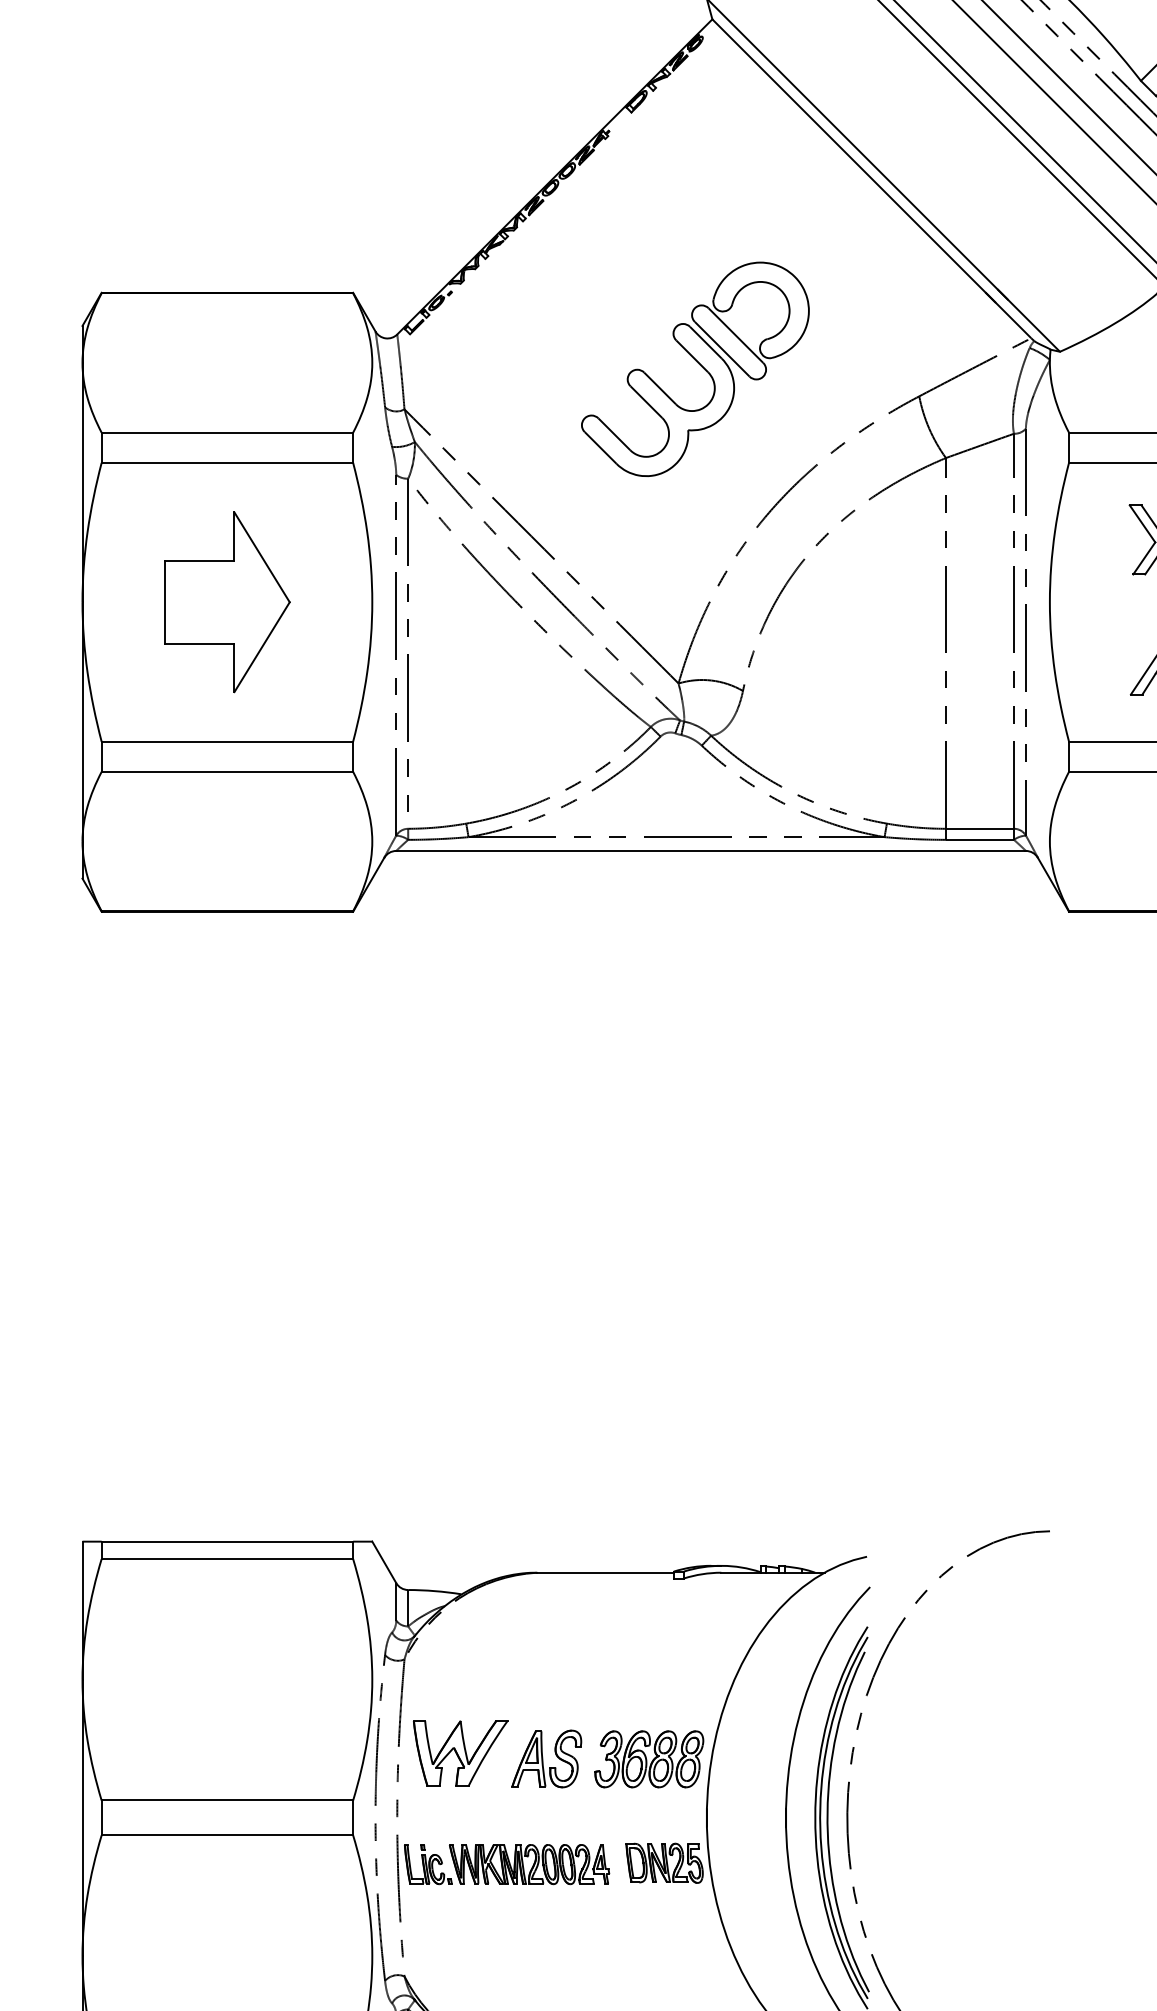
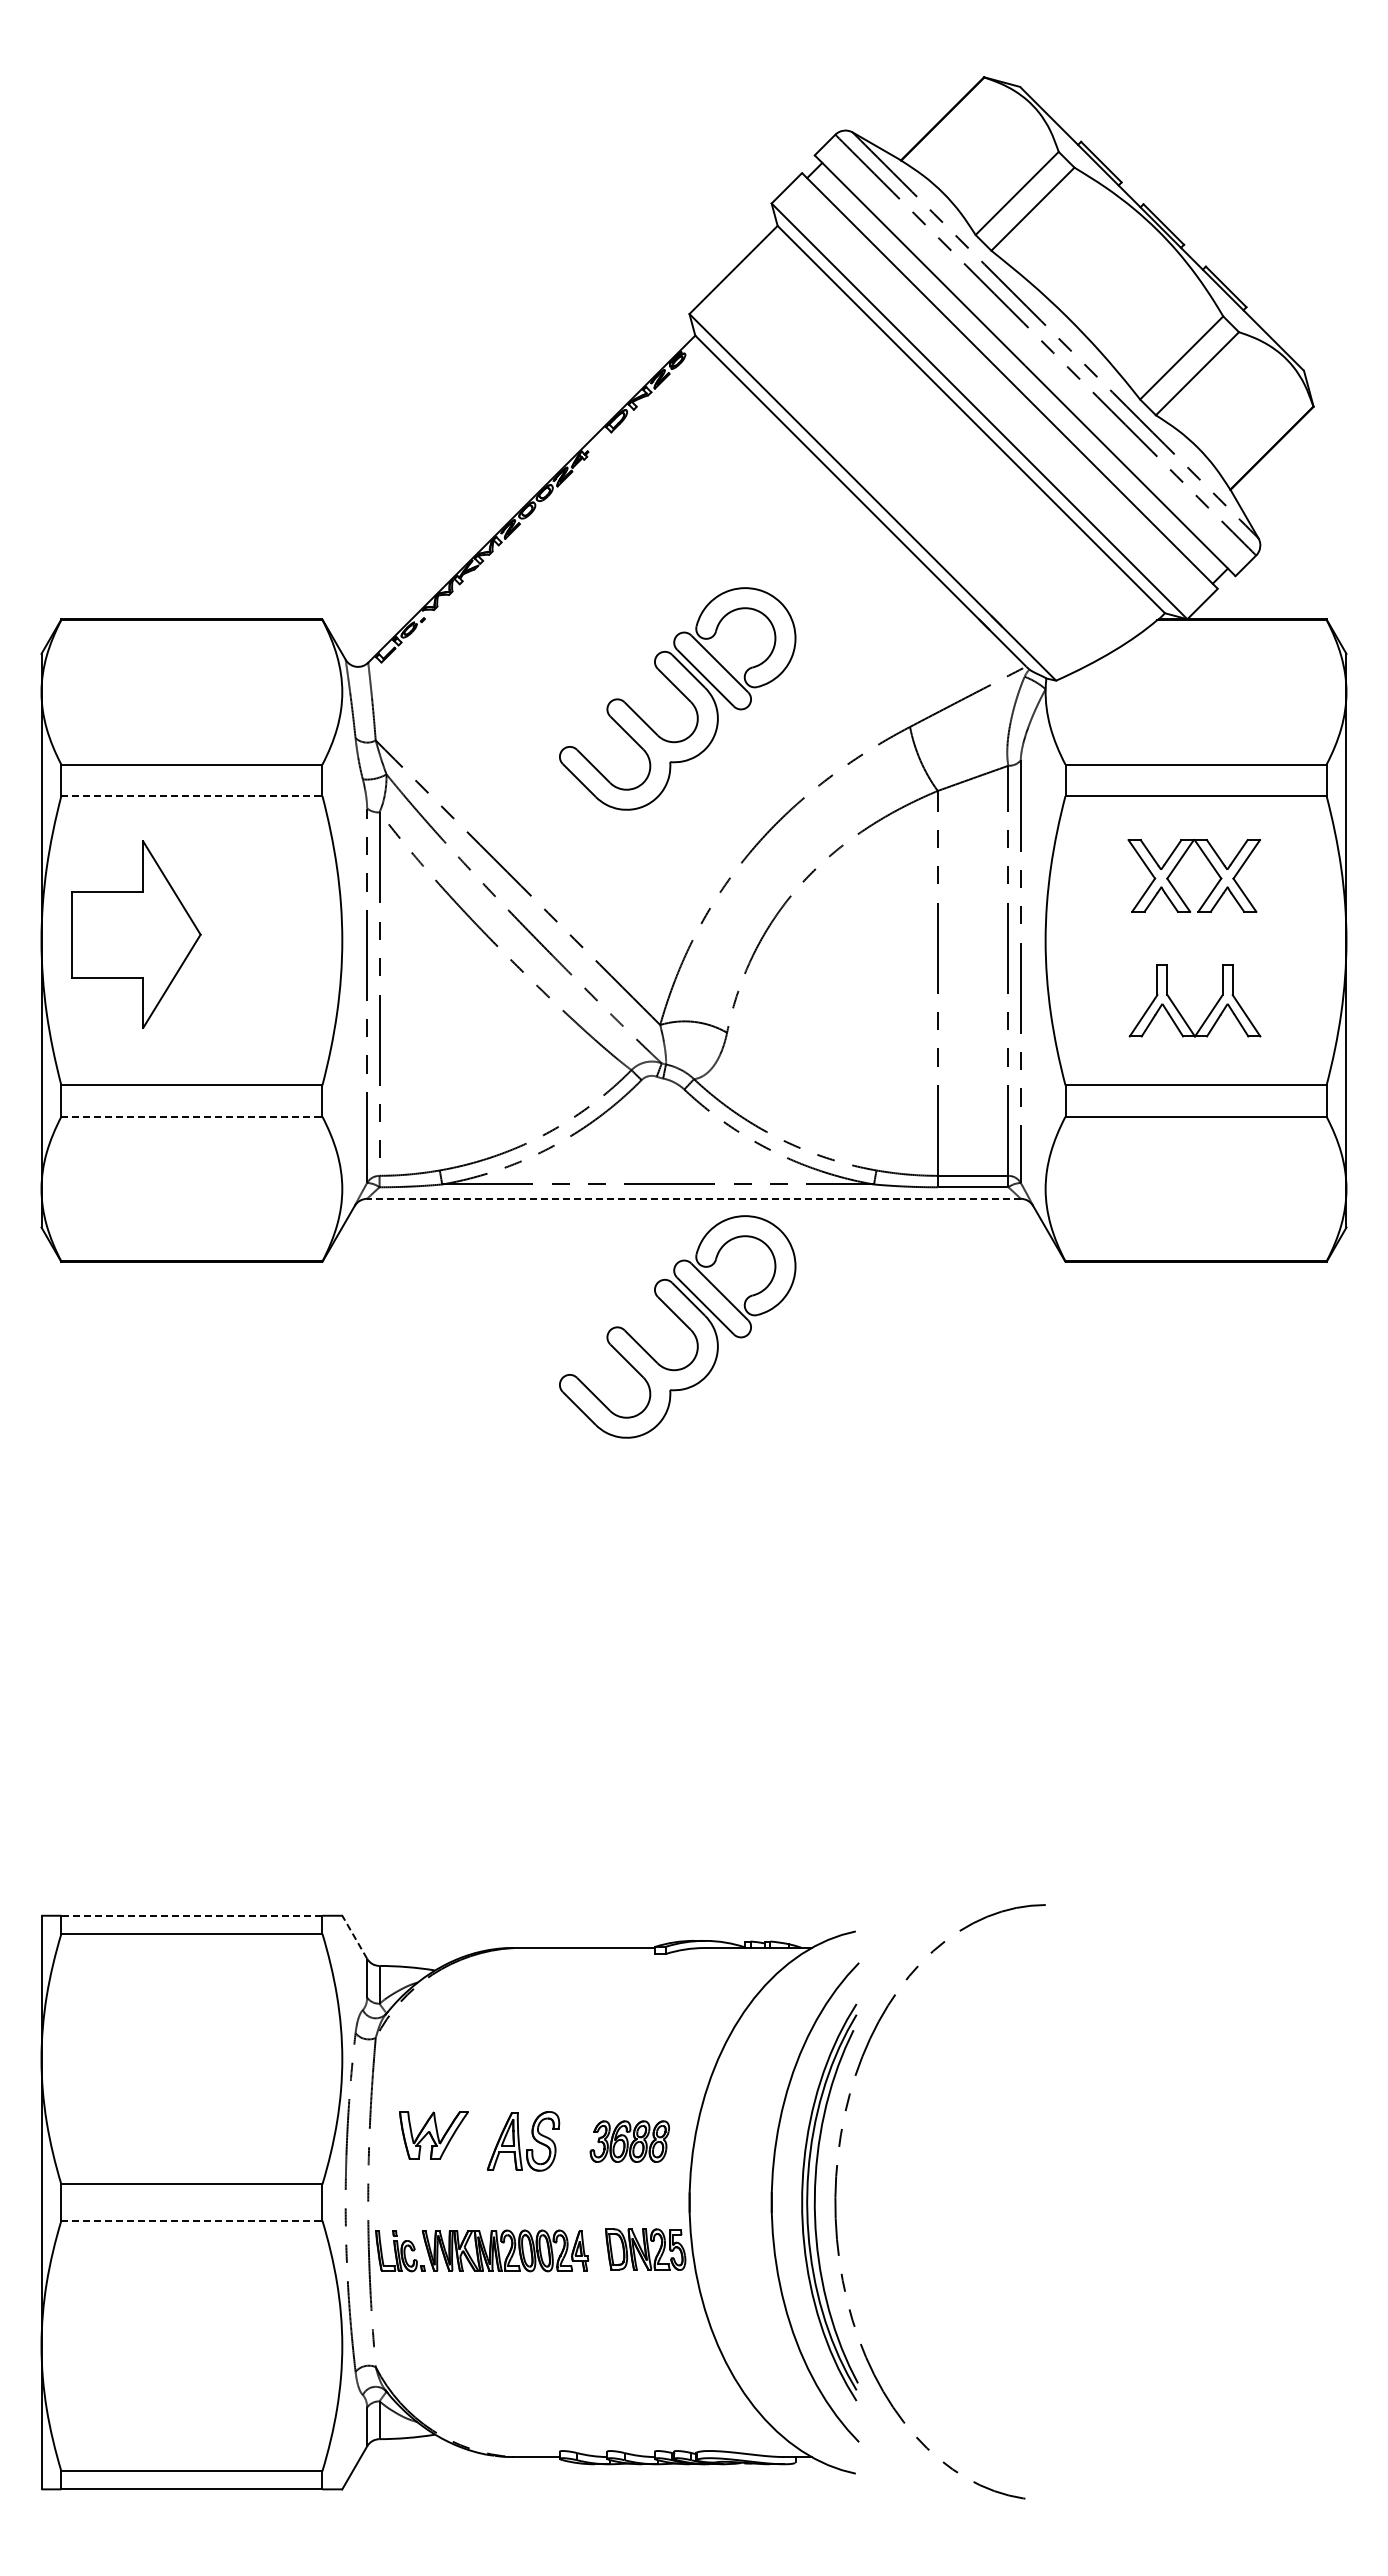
line: (227, 463) -> (191, 796), solid -> dashed
part: (227, 602) -> (136, 934), moved
line: (227, 771) -> (191, 1116), solid -> dashed
line: (710, 850) -> (693, 1198), solid -> dashed
part: (699, 969) -> (681, 1321), added
line: (227, 1541) -> (191, 1915), solid -> dashed
line: (384, 1562) -> (354, 1937), solid -> dashed
part: (460, 1753) -> (433, 2135), size x0.7
part: (648, 1759) -> (629, 2141), size x0.7
line: (227, 1835) -> (191, 2220), solid -> dashed

